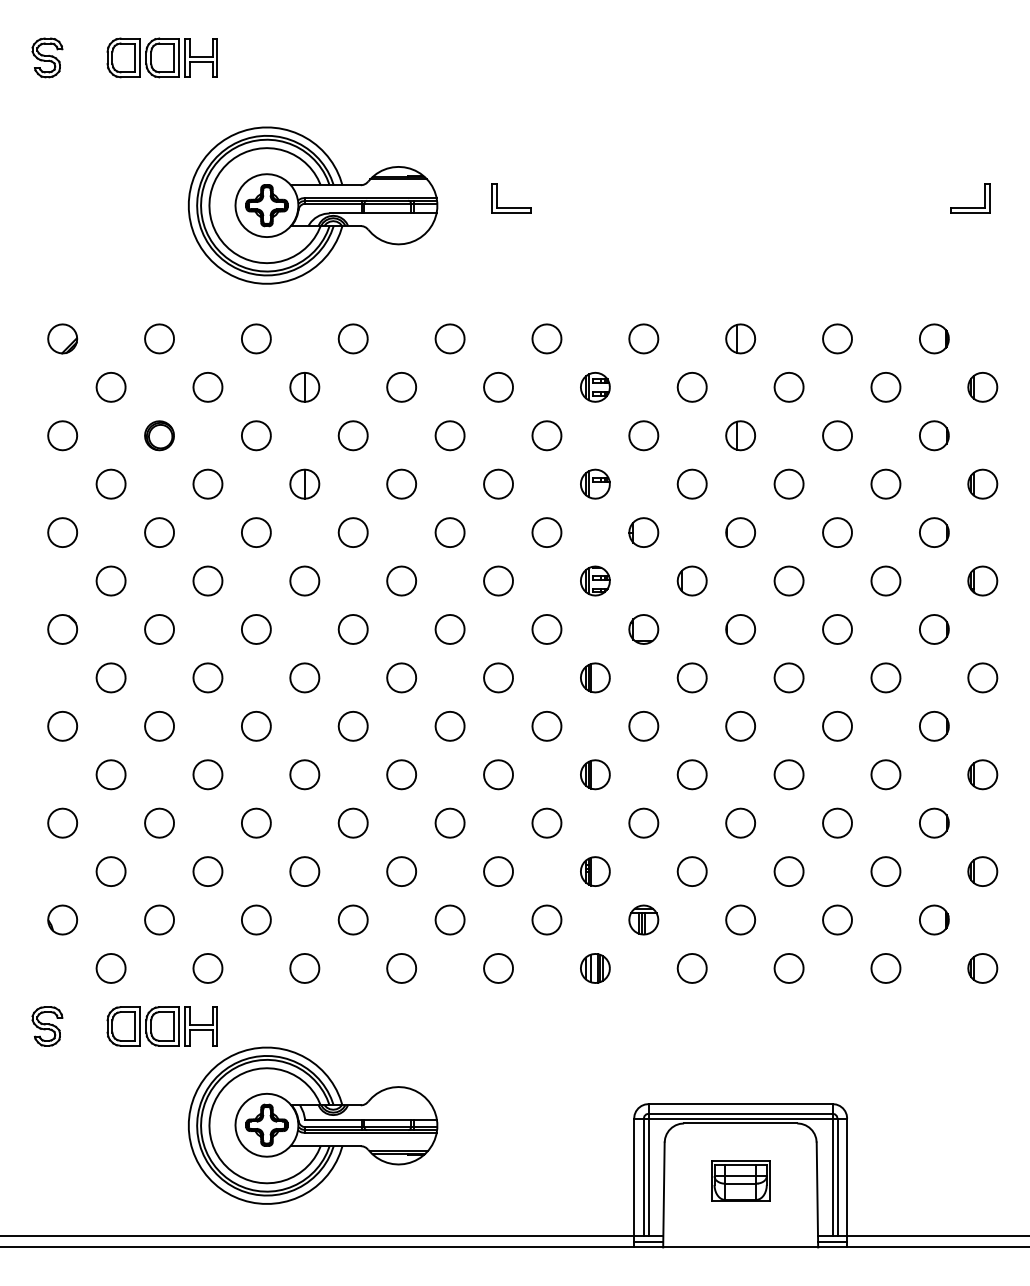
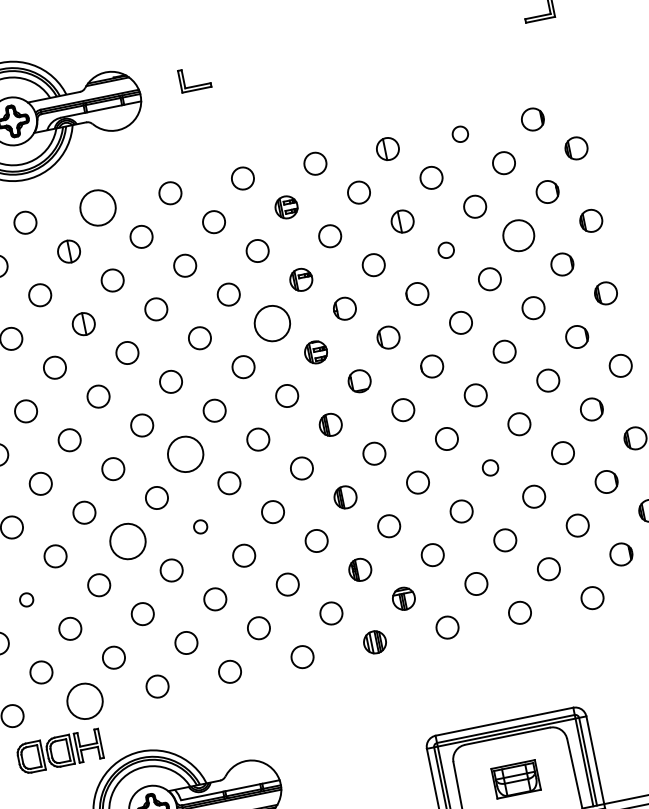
part: (352, 338) -> (97, 207), size x1.6
part: (837, 338) -> (460, 133), size x0.7
part: (788, 483) -> (445, 249), size x0.7
part: (885, 483) -> (518, 235), size x1.4
part: (546, 532) -> (272, 323), size x1.6
part: (401, 677) -> (185, 454), size x1.6
part: (304, 774) -> (127, 541), size x1.6
part: (401, 774) -> (200, 526), size x0.6
part: (788, 774) -> (490, 467), size x0.7
part: (159, 822) -> (26, 599), size x0.6
part: (207, 968) -> (84, 701), size x1.6

